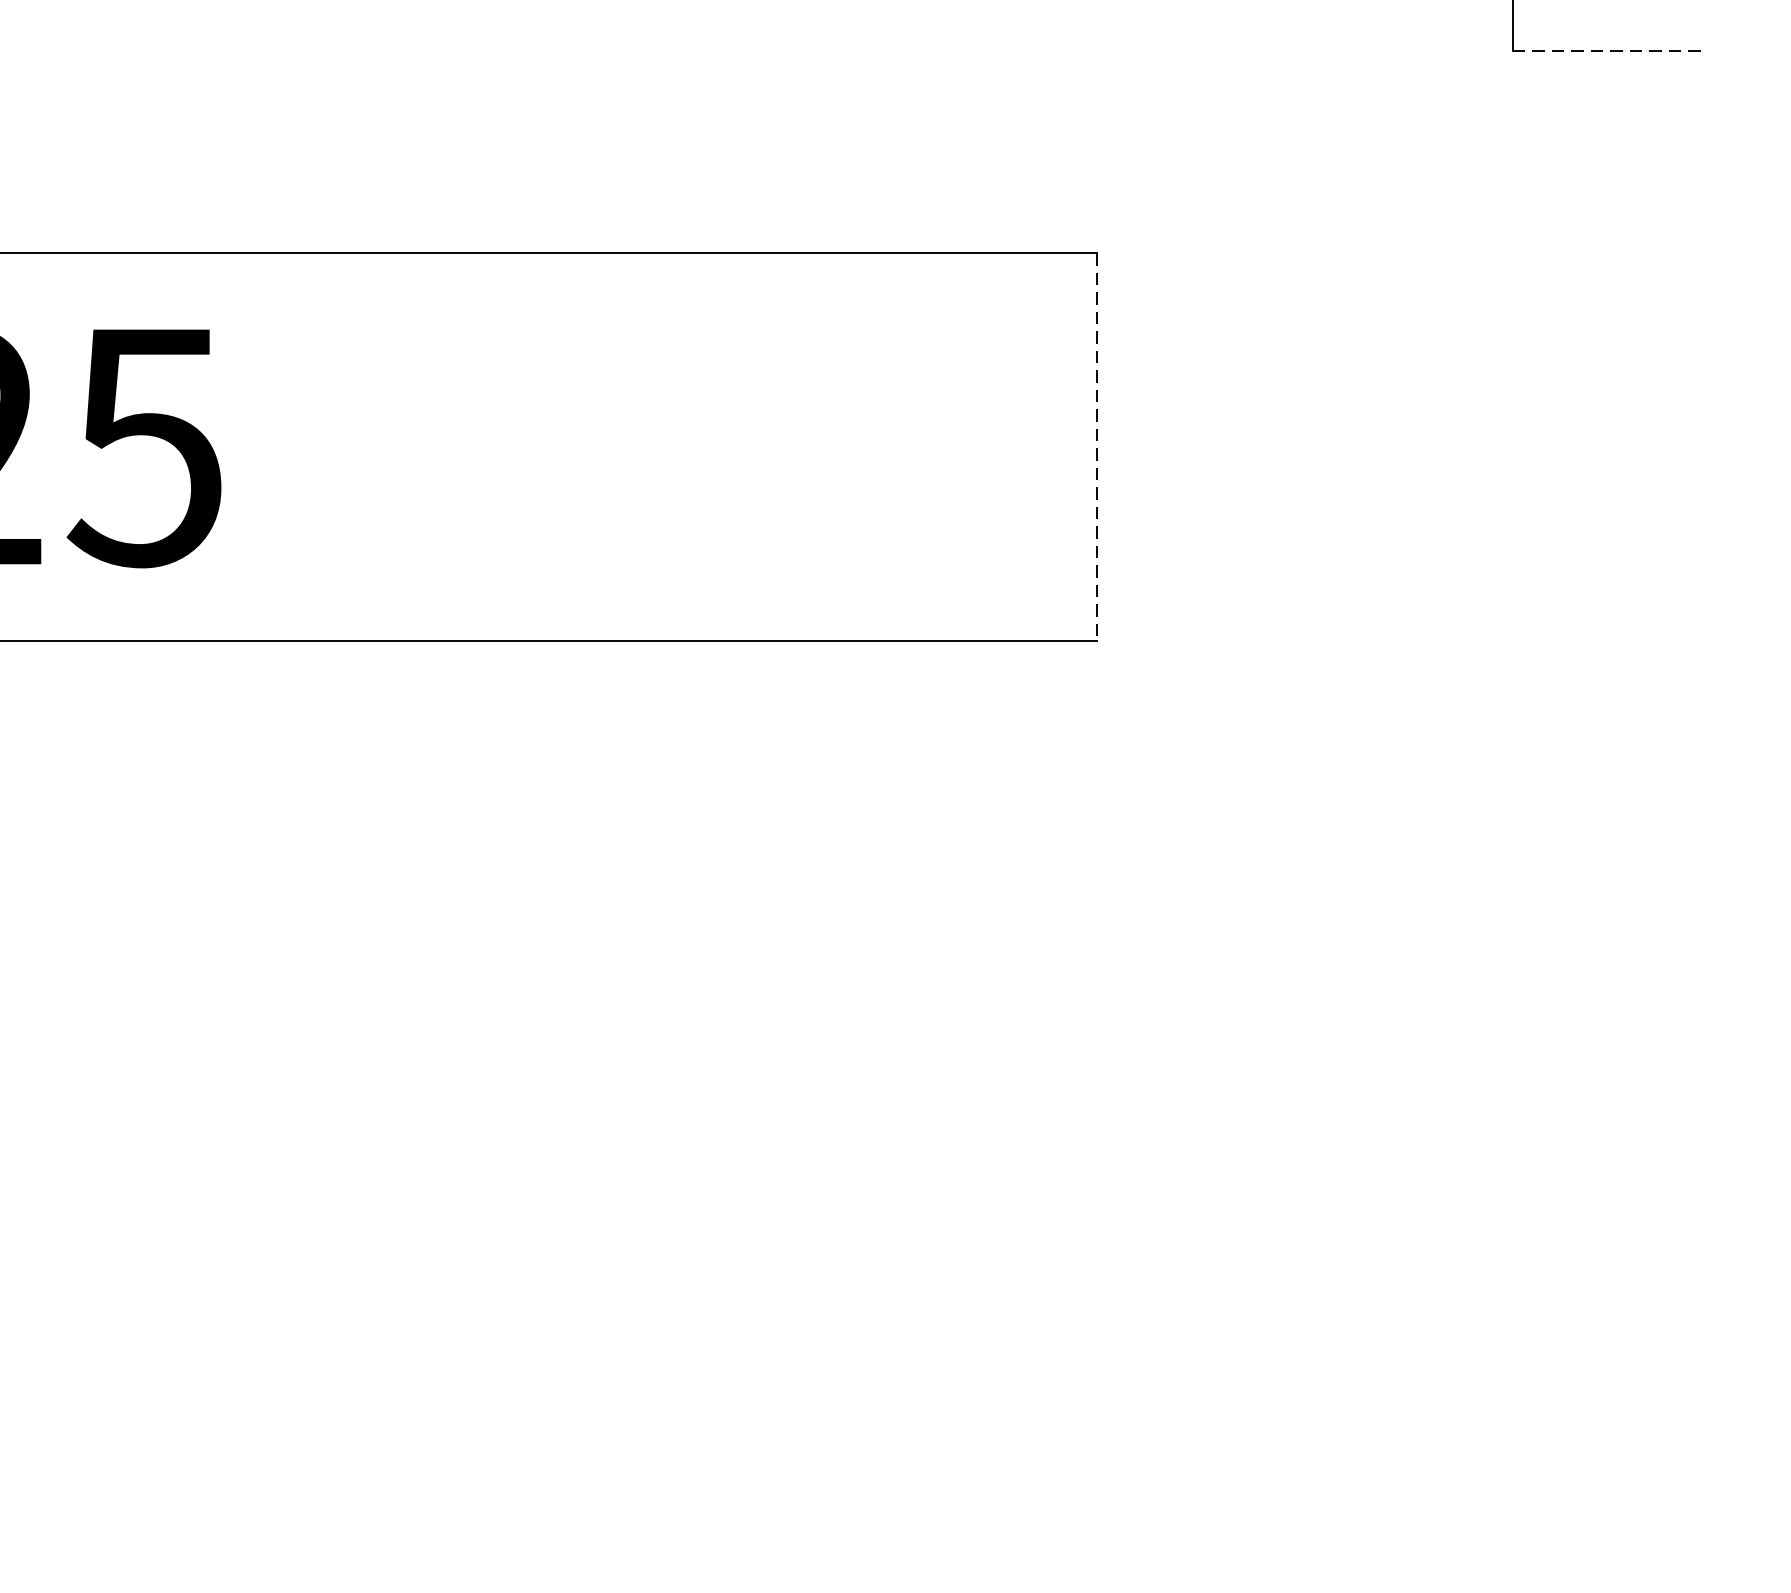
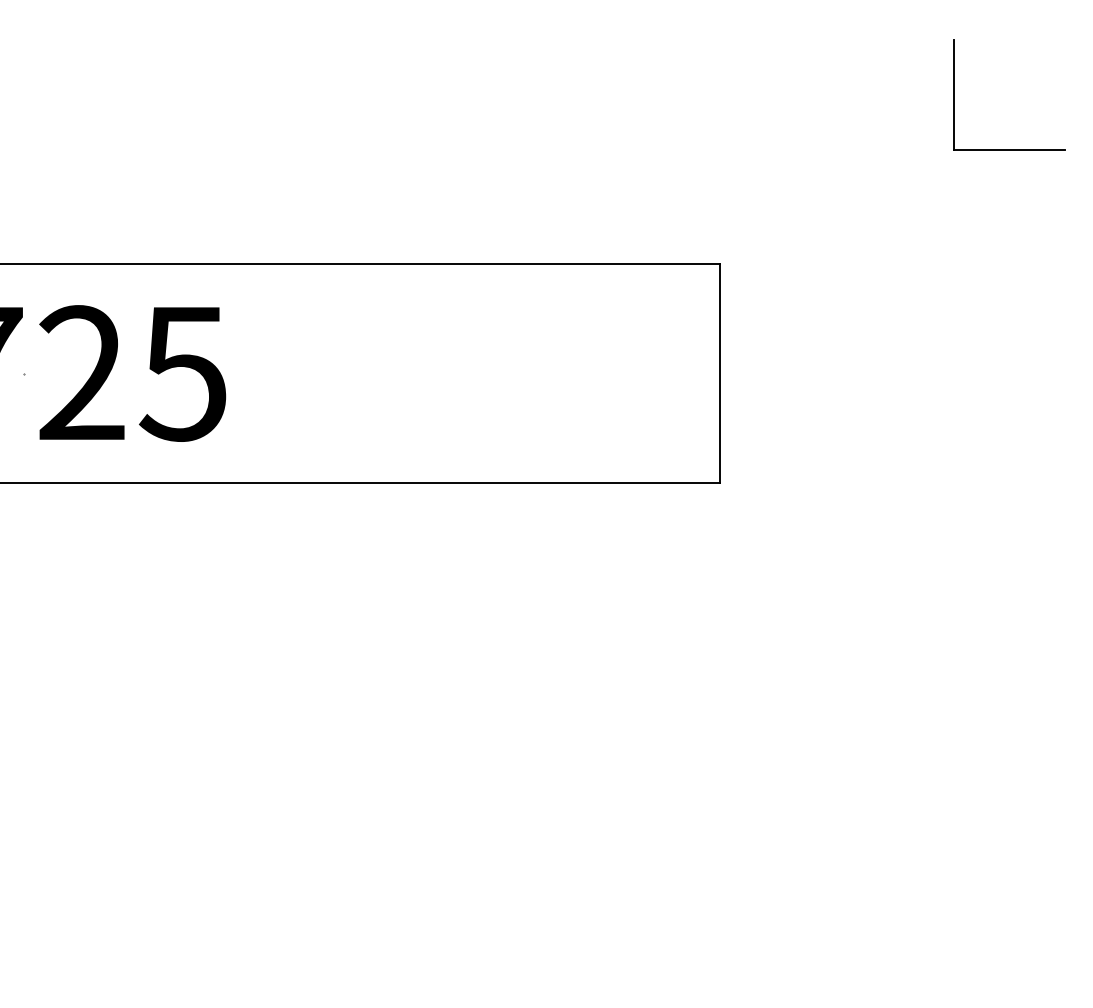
line: (1612, 51) -> (1010, 150), dashed -> solid
line: (1097, 448) -> (720, 374), dashed -> solid

